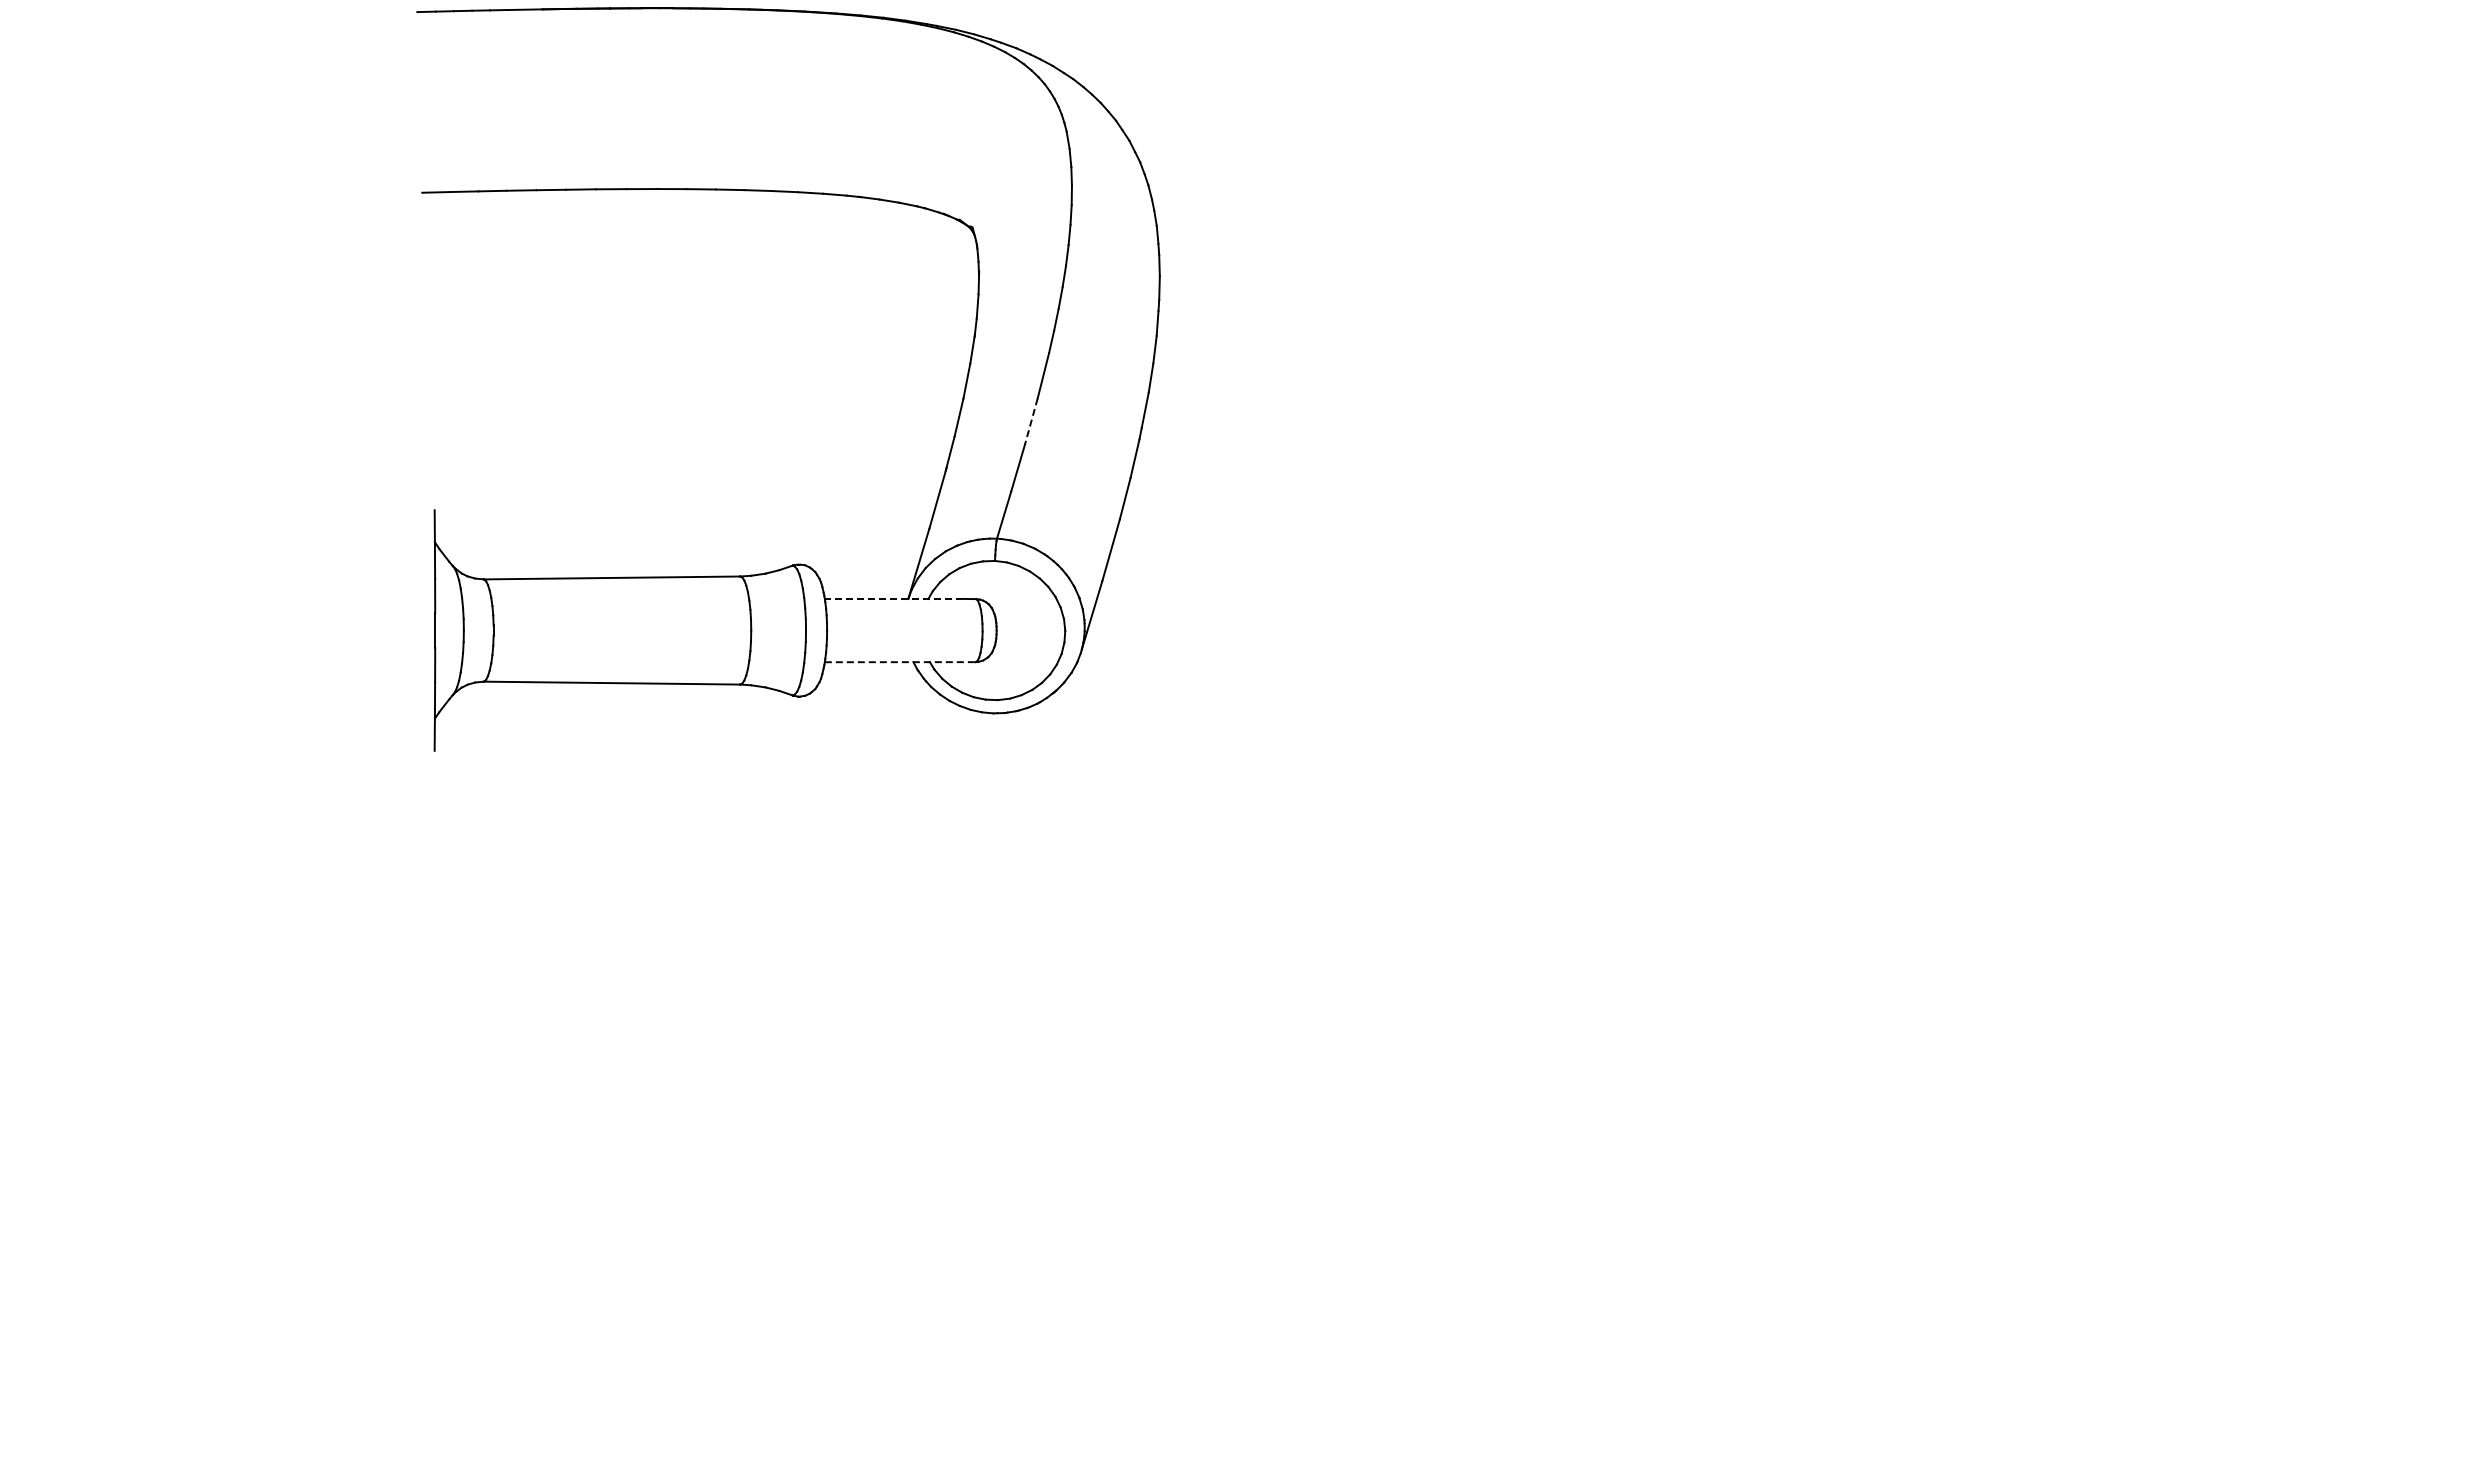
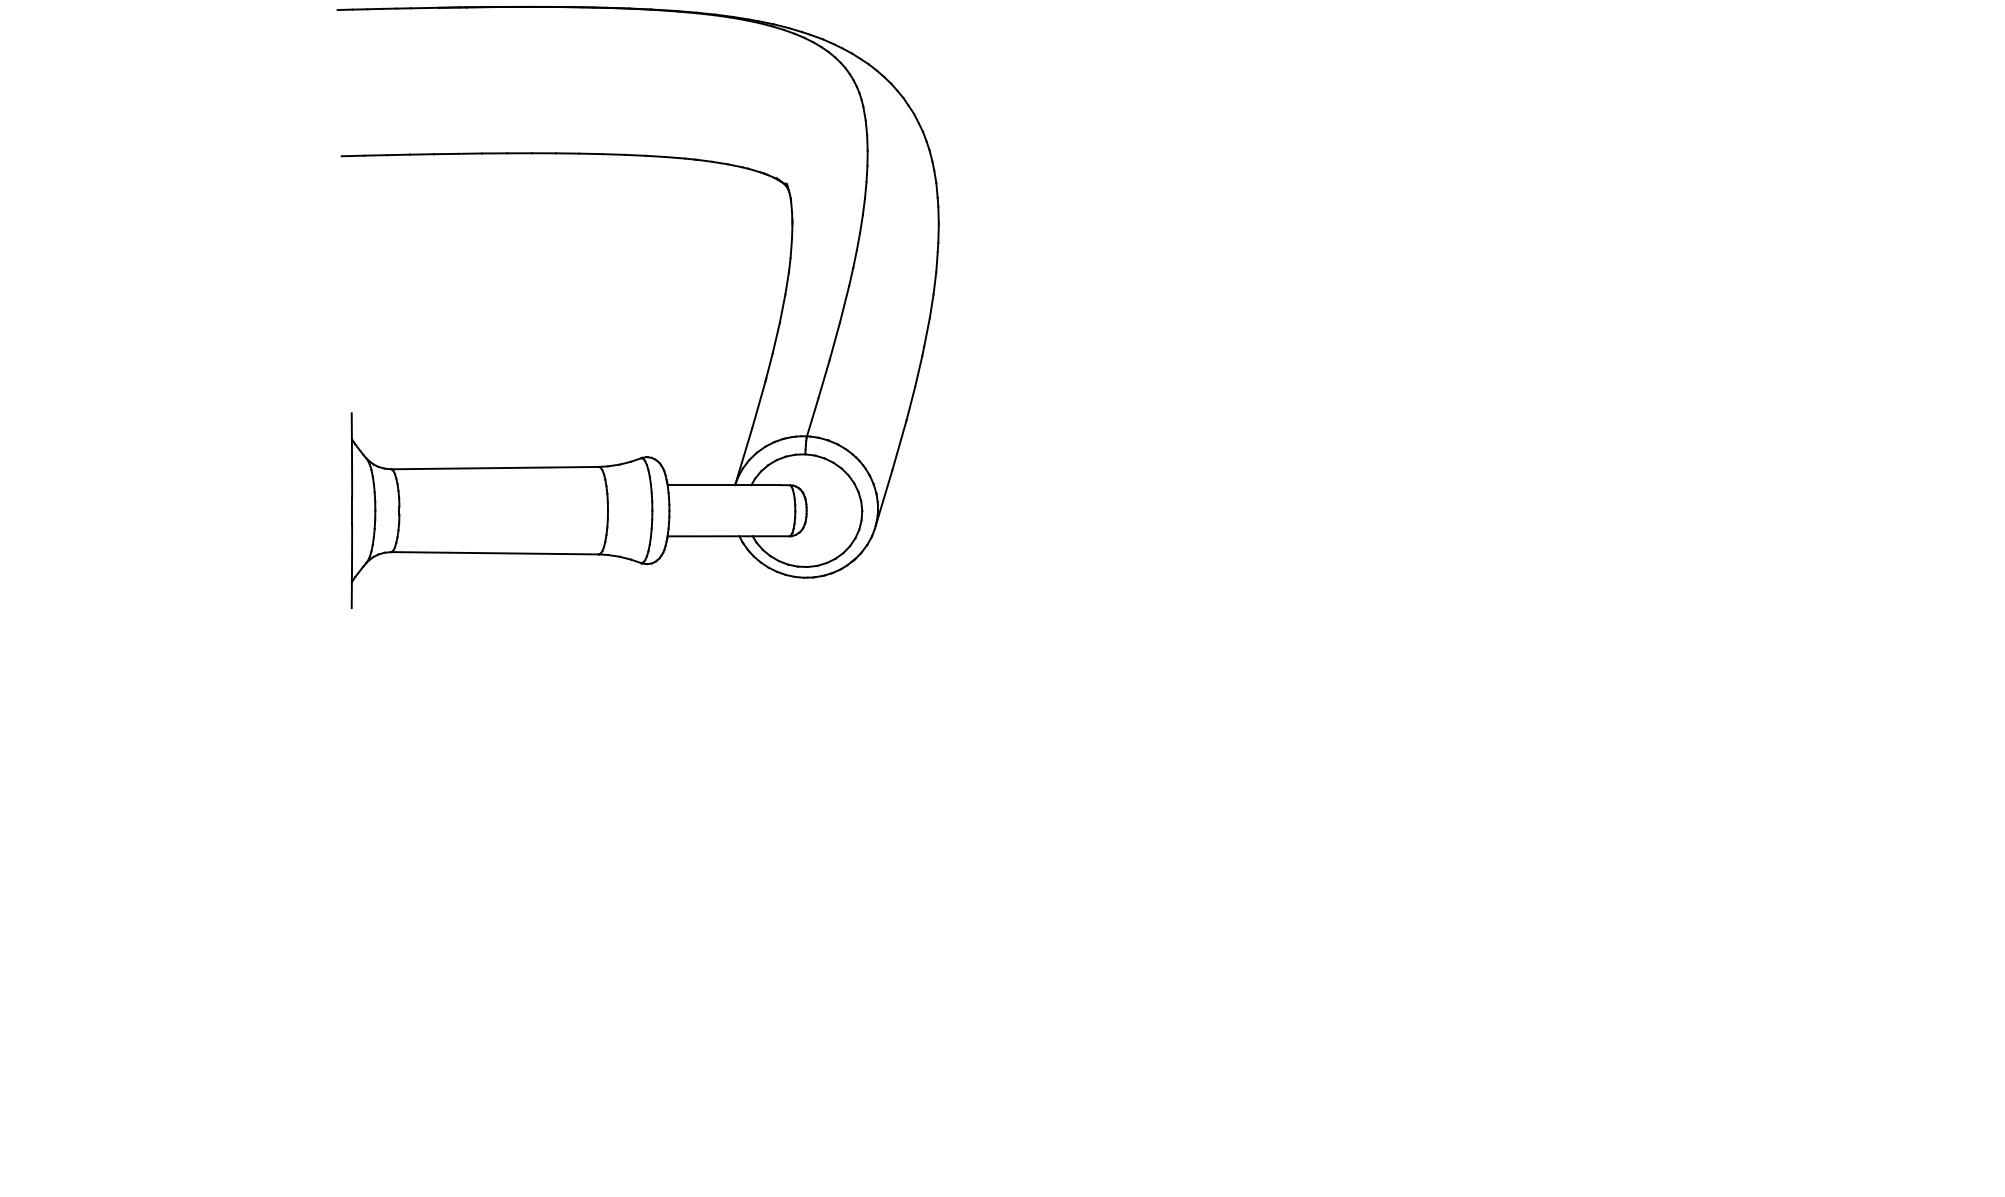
line: (1031, 422) -> (834, 342), dashed -> solid
line: (893, 598) -> (723, 484), dashed -> solid
line: (900, 662) -> (728, 536), dashed -> solid

